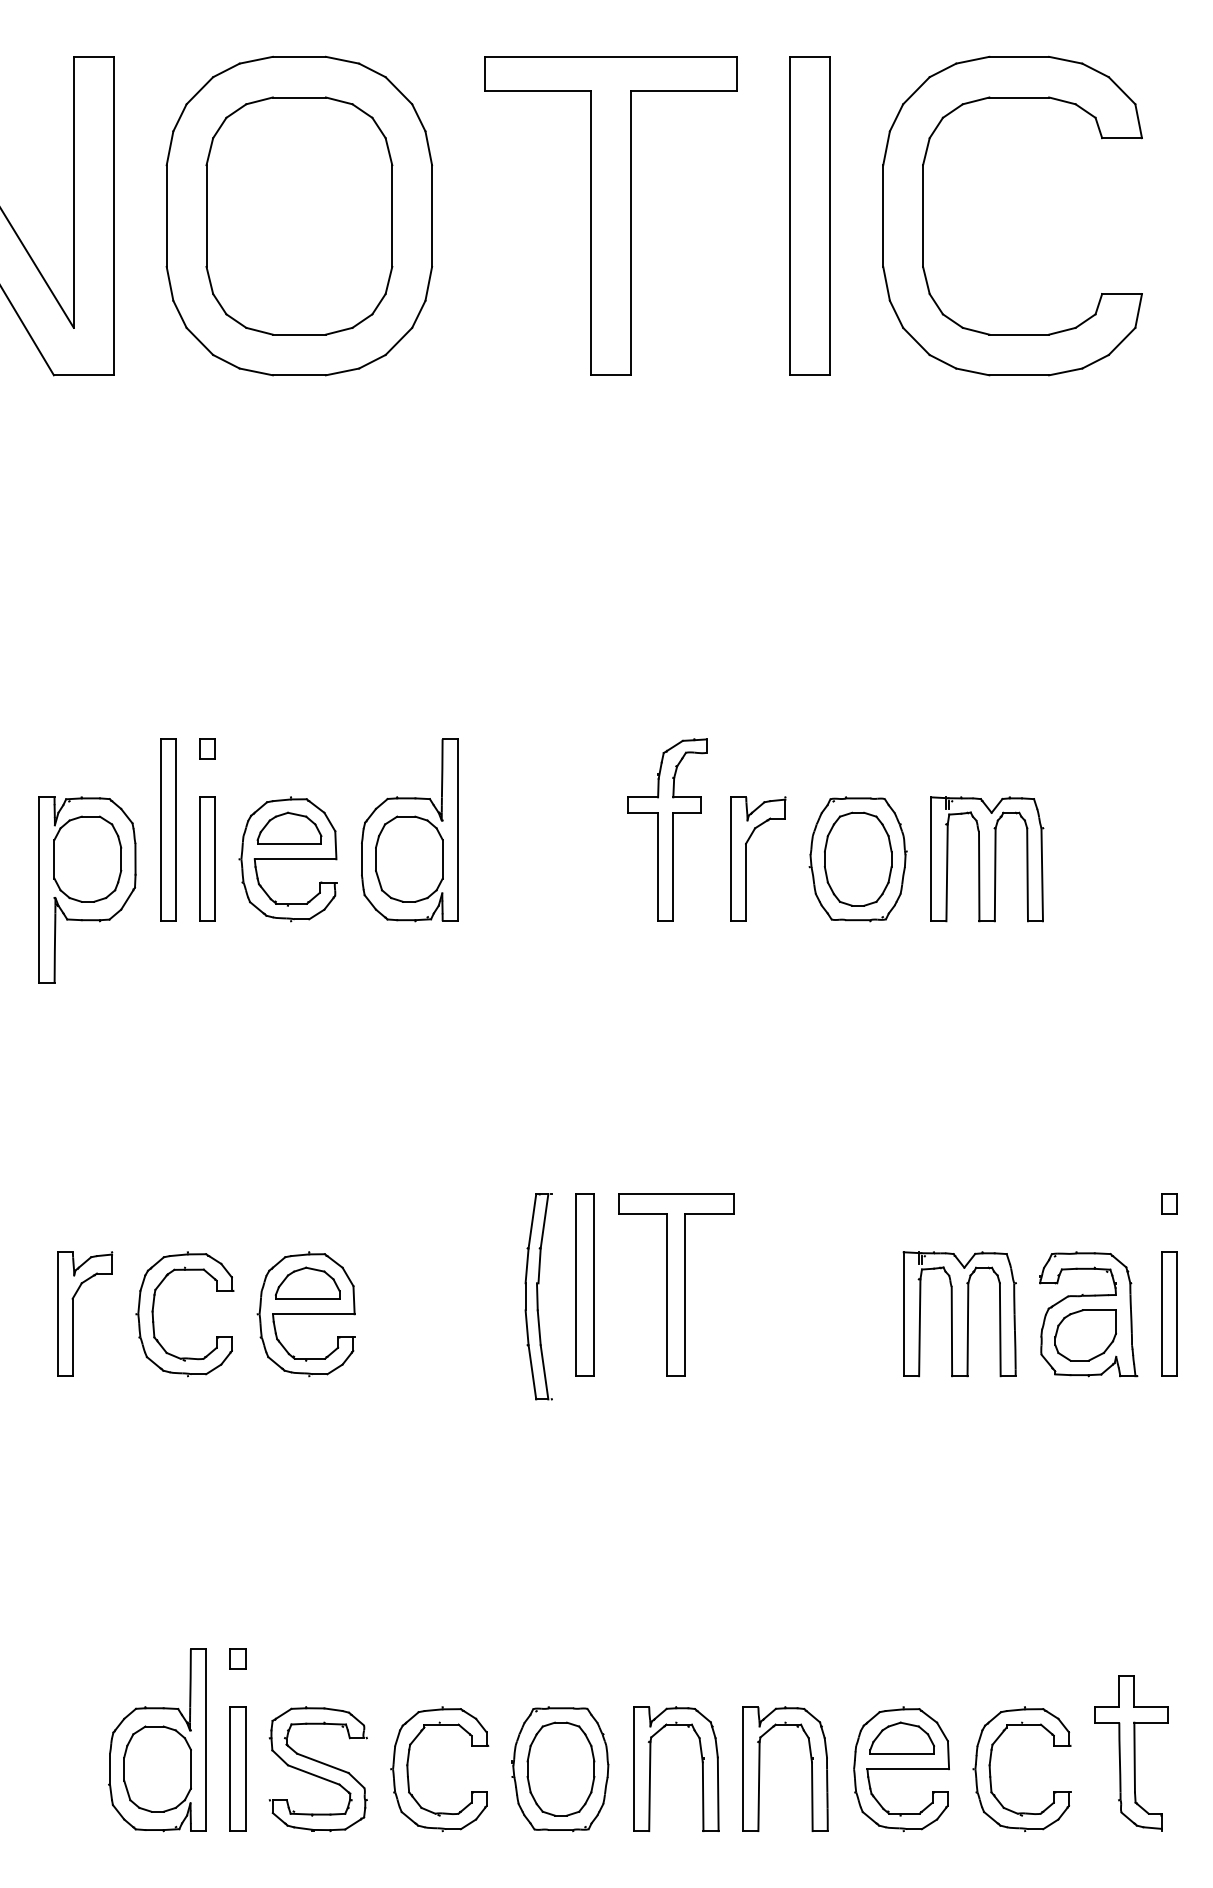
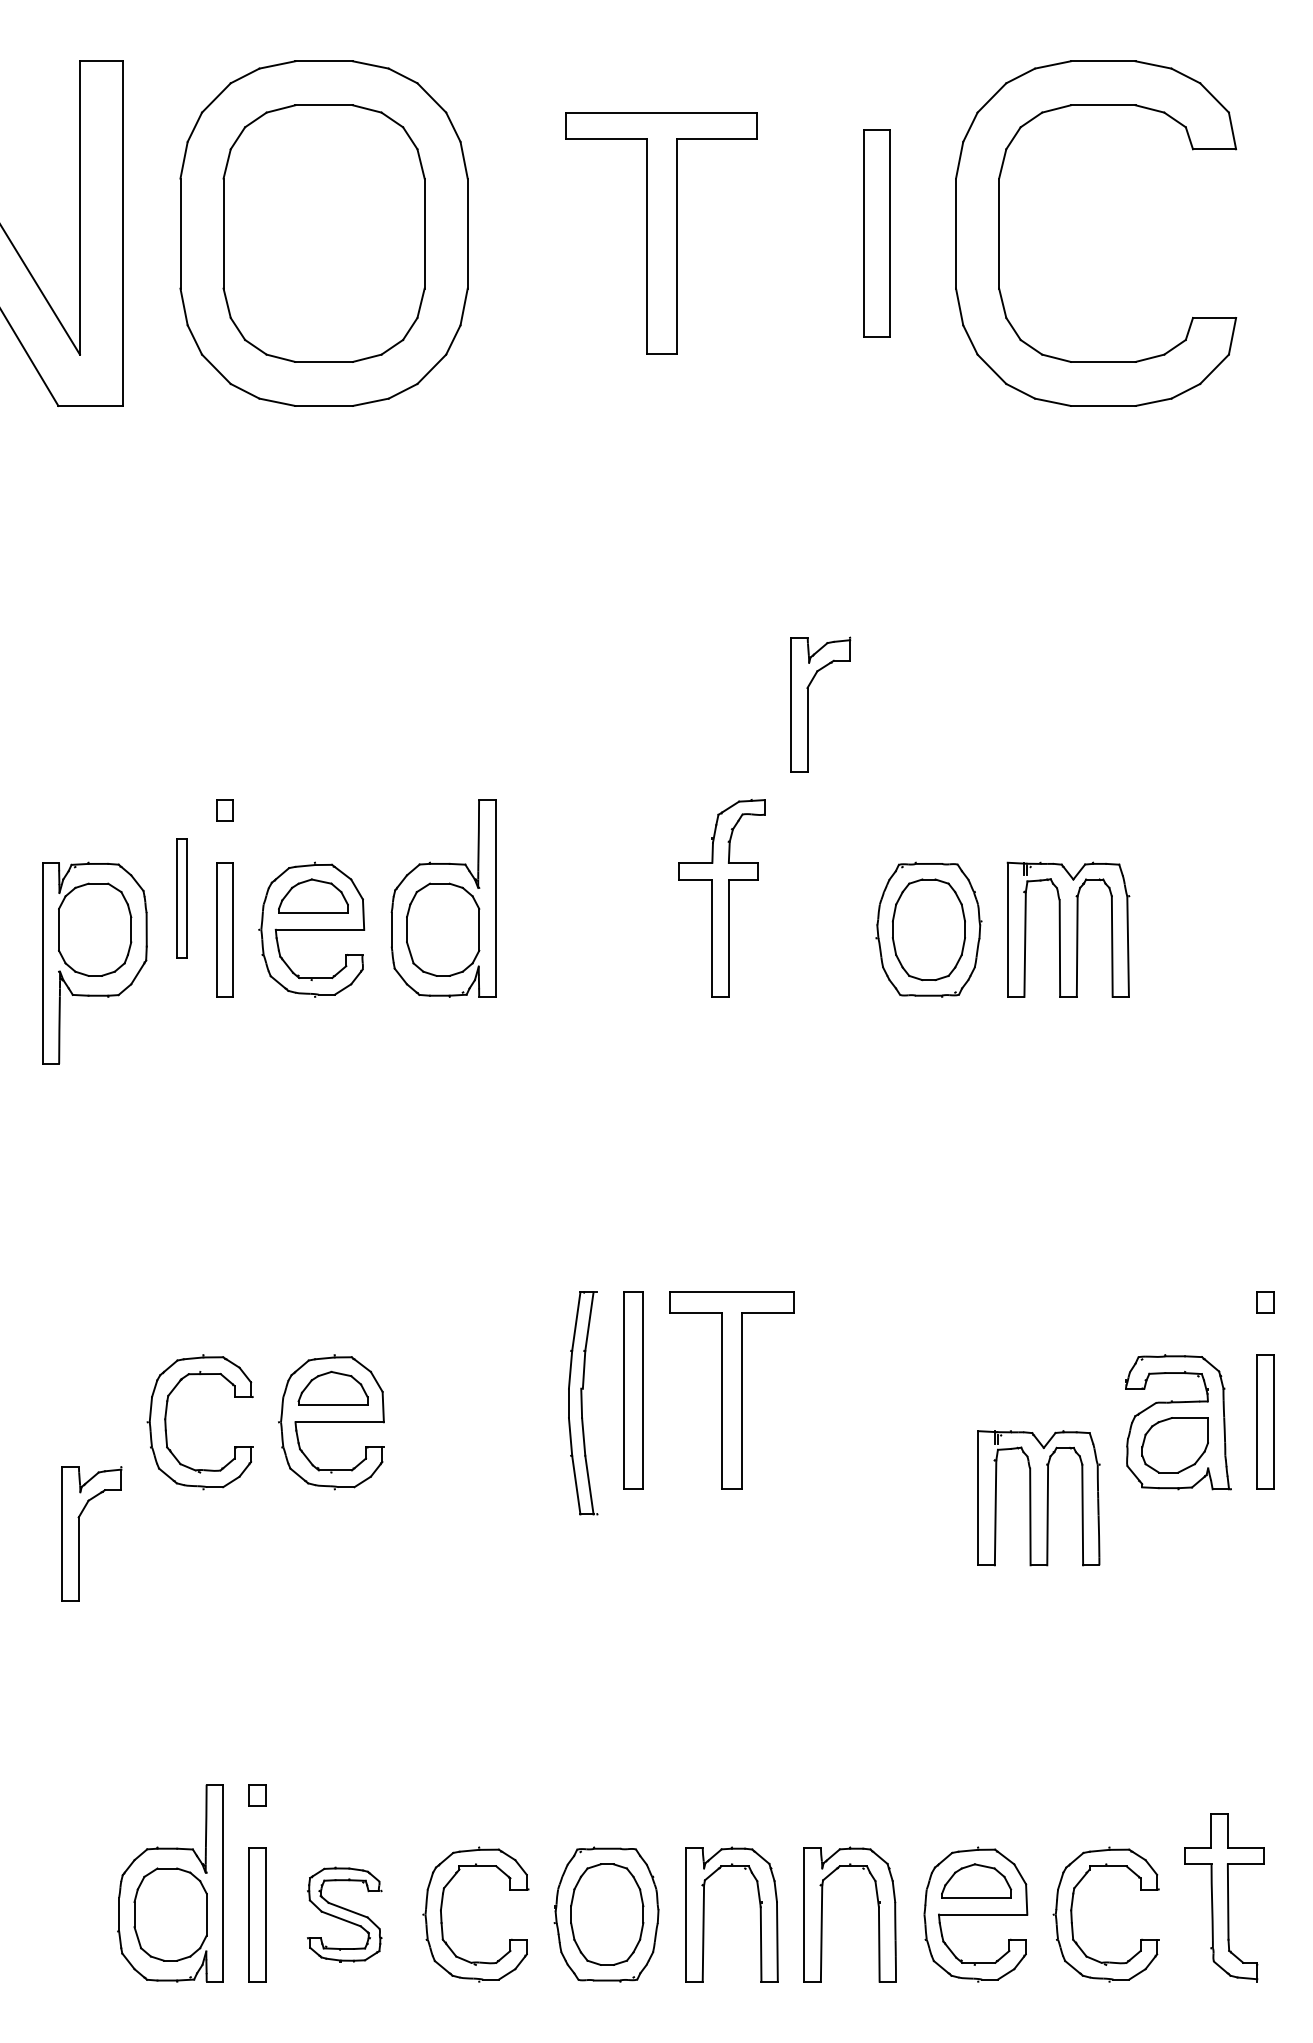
part: (611, 215) -> (661, 233), size x0.7
part: (810, 215) -> (877, 233), size x0.6
part: (167, 830) -> (181, 898), size x0.6
part: (746, 859) -> (808, 704), moved
part: (73, 1313) -> (79, 1533), moved
part: (959, 1314) -> (1038, 1498), moved
part: (318, 1769) -> (344, 1914), size x0.7

